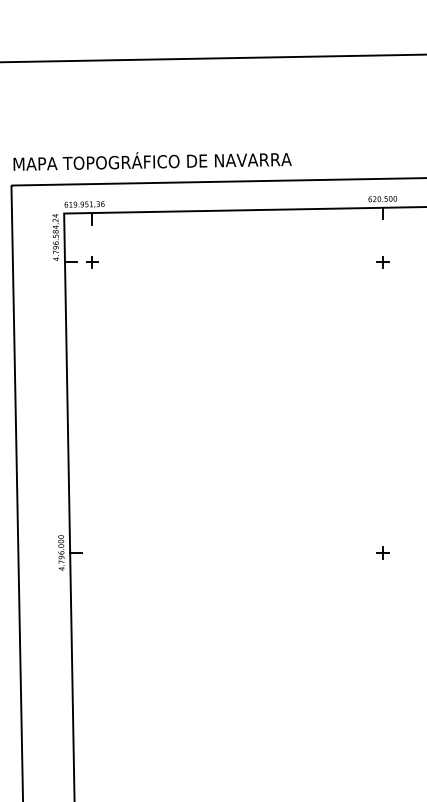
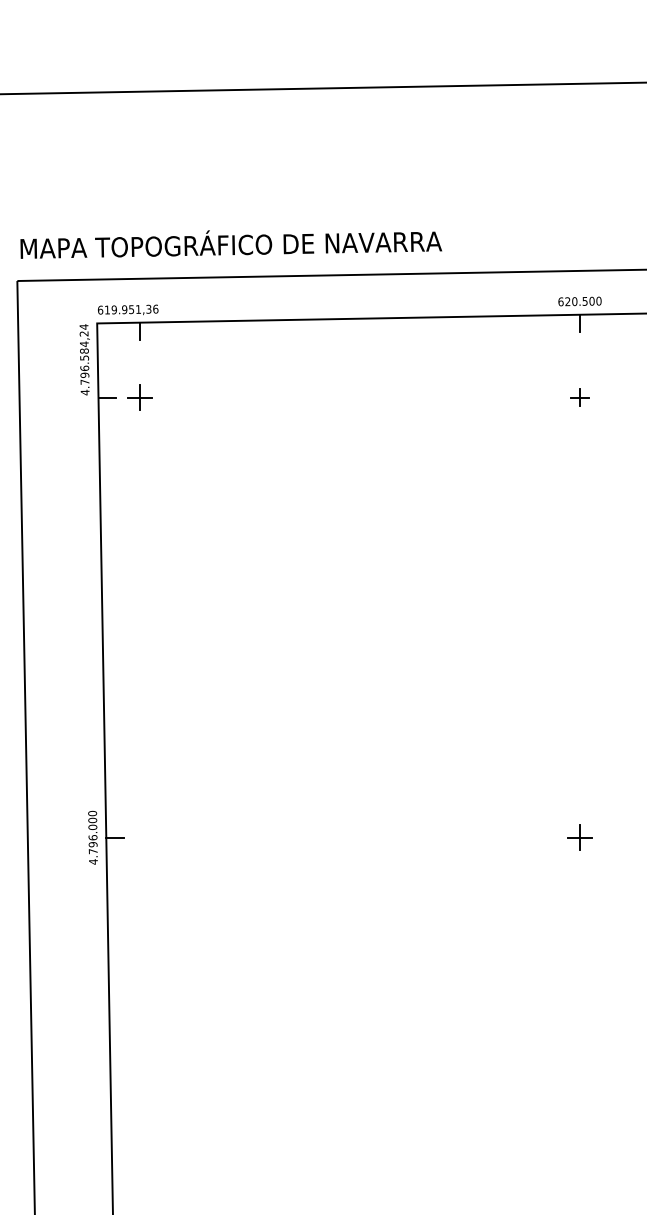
part: (92, 262) -> (140, 397), size x1.4
part: (382, 552) -> (579, 837), size x1.4

